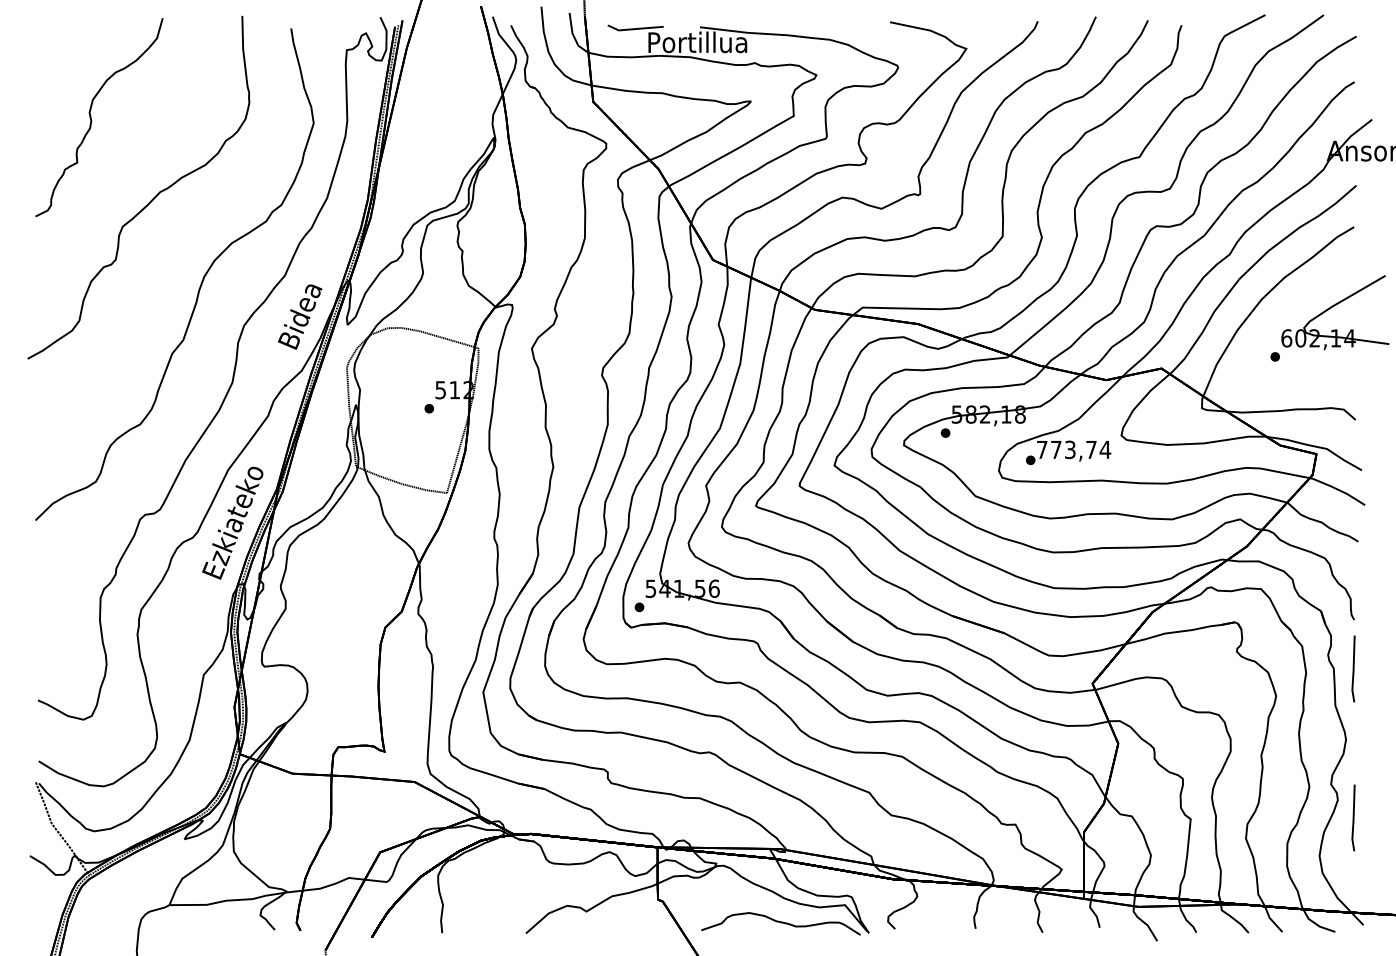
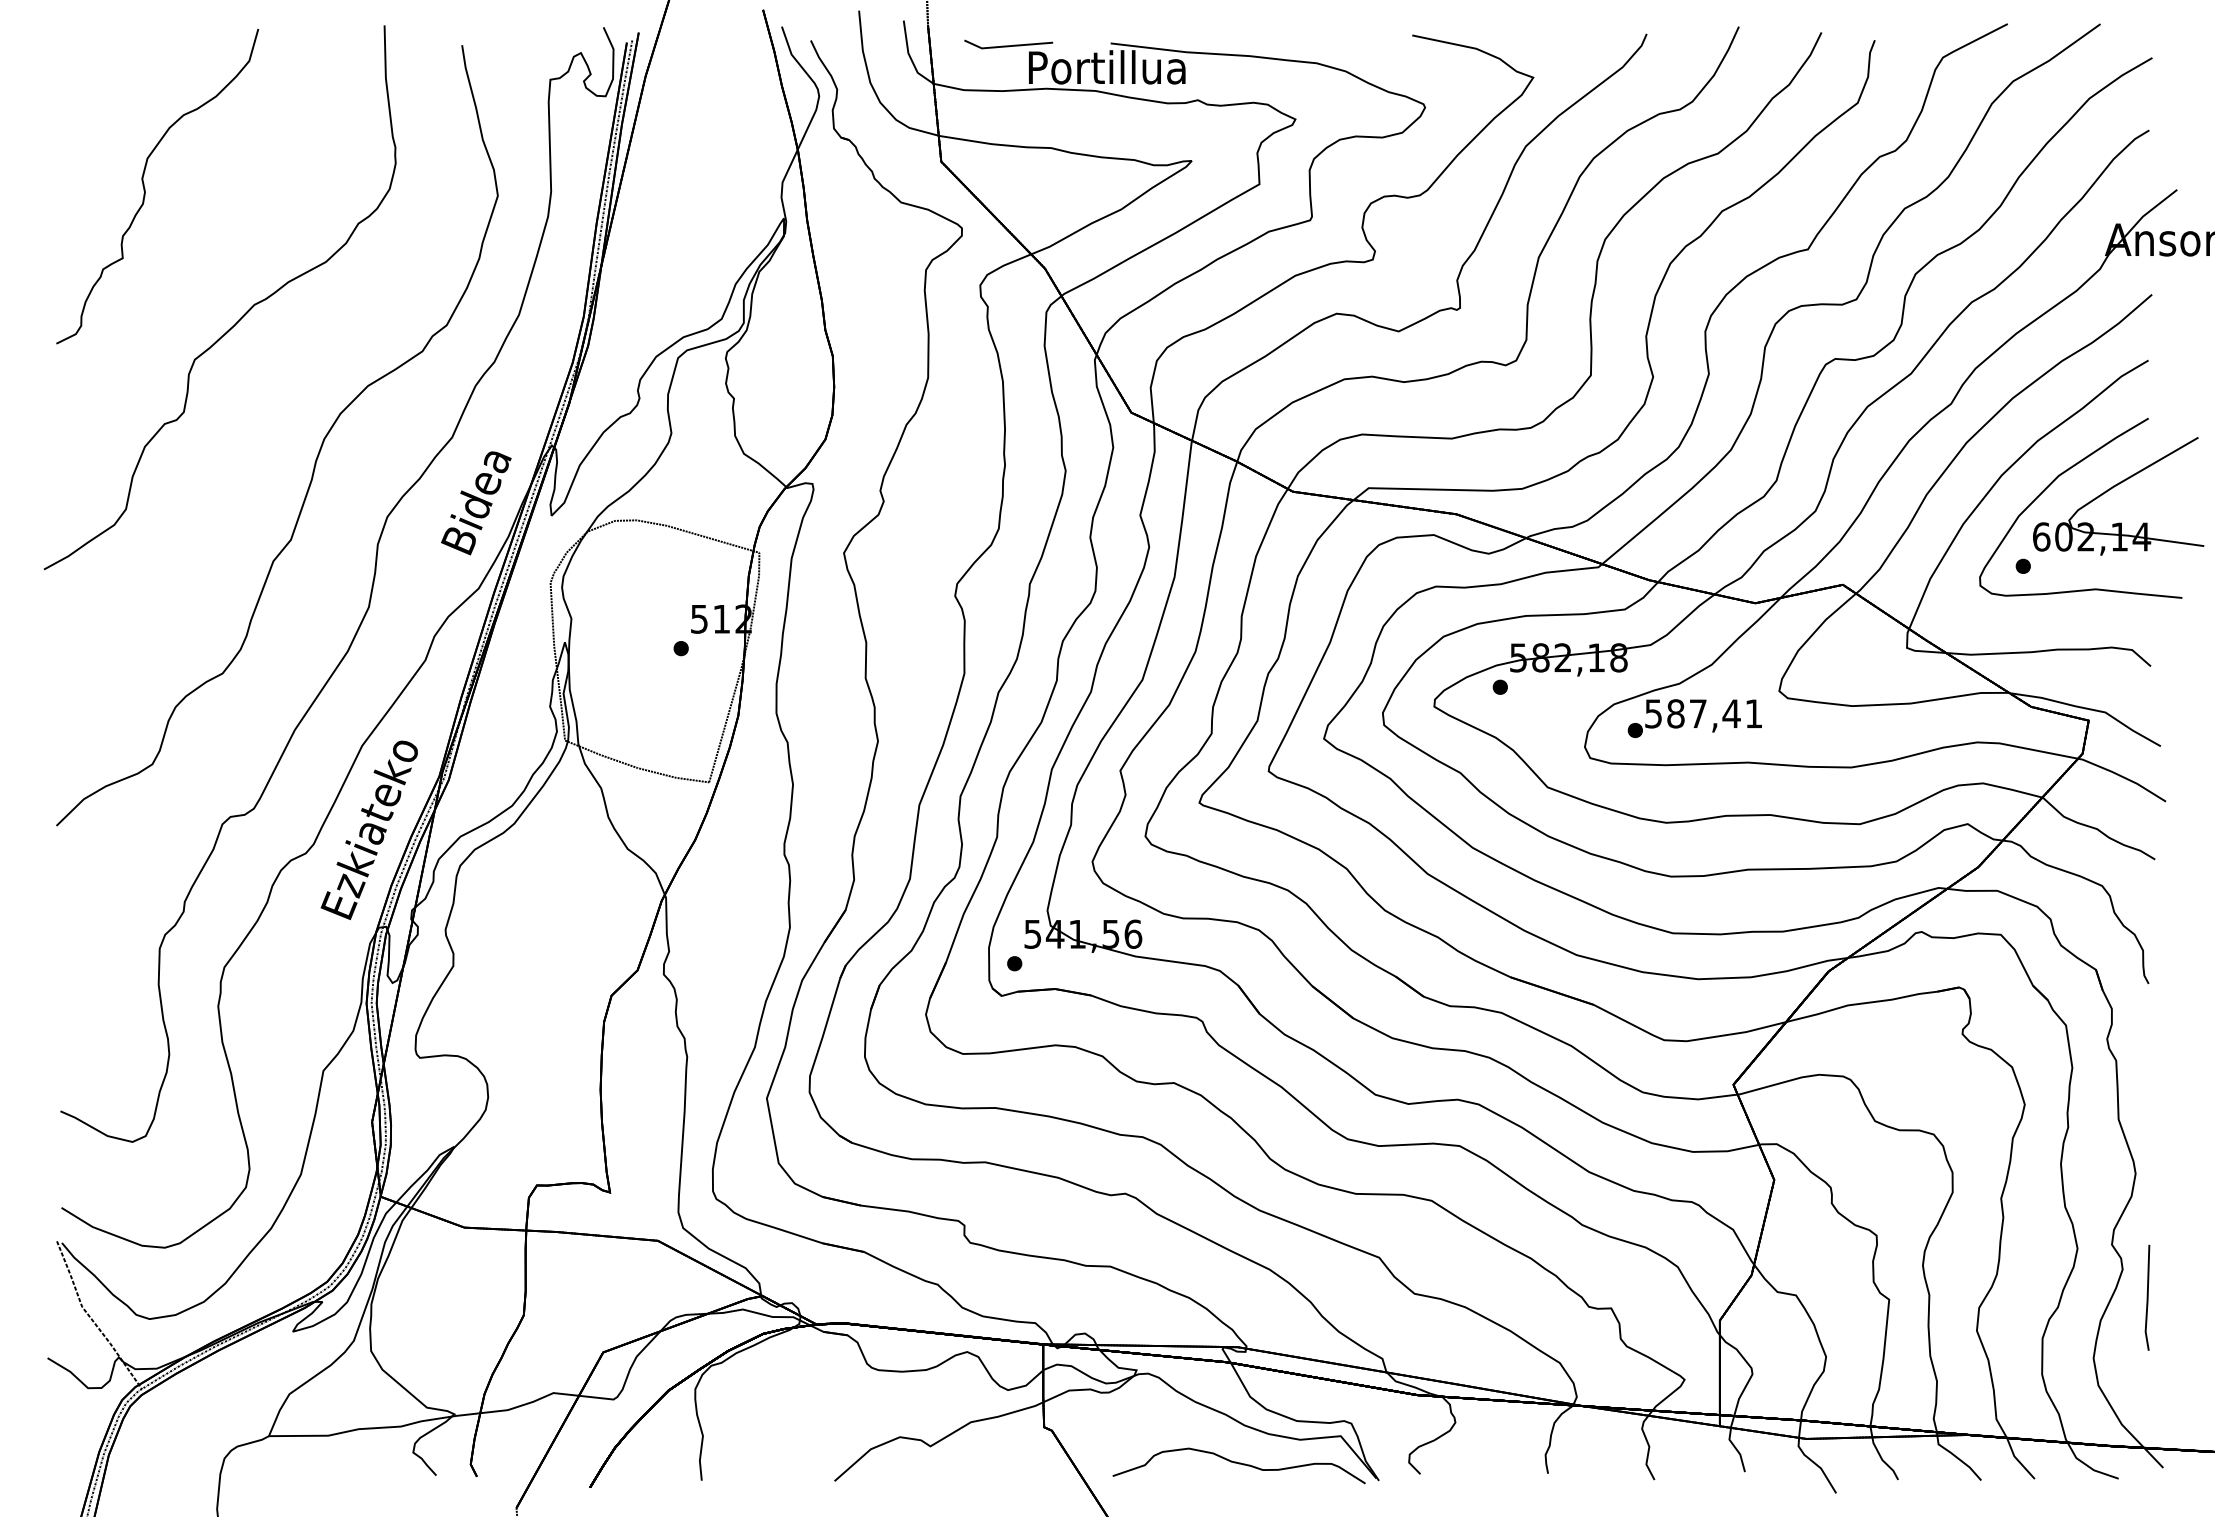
curve: (1295, 303) -> (2055, 481), added
text: (1074, 449) -> (1704, 713), 773,74 -> 587,41
line: (1353, 668) -> (2147, 1060), removed

